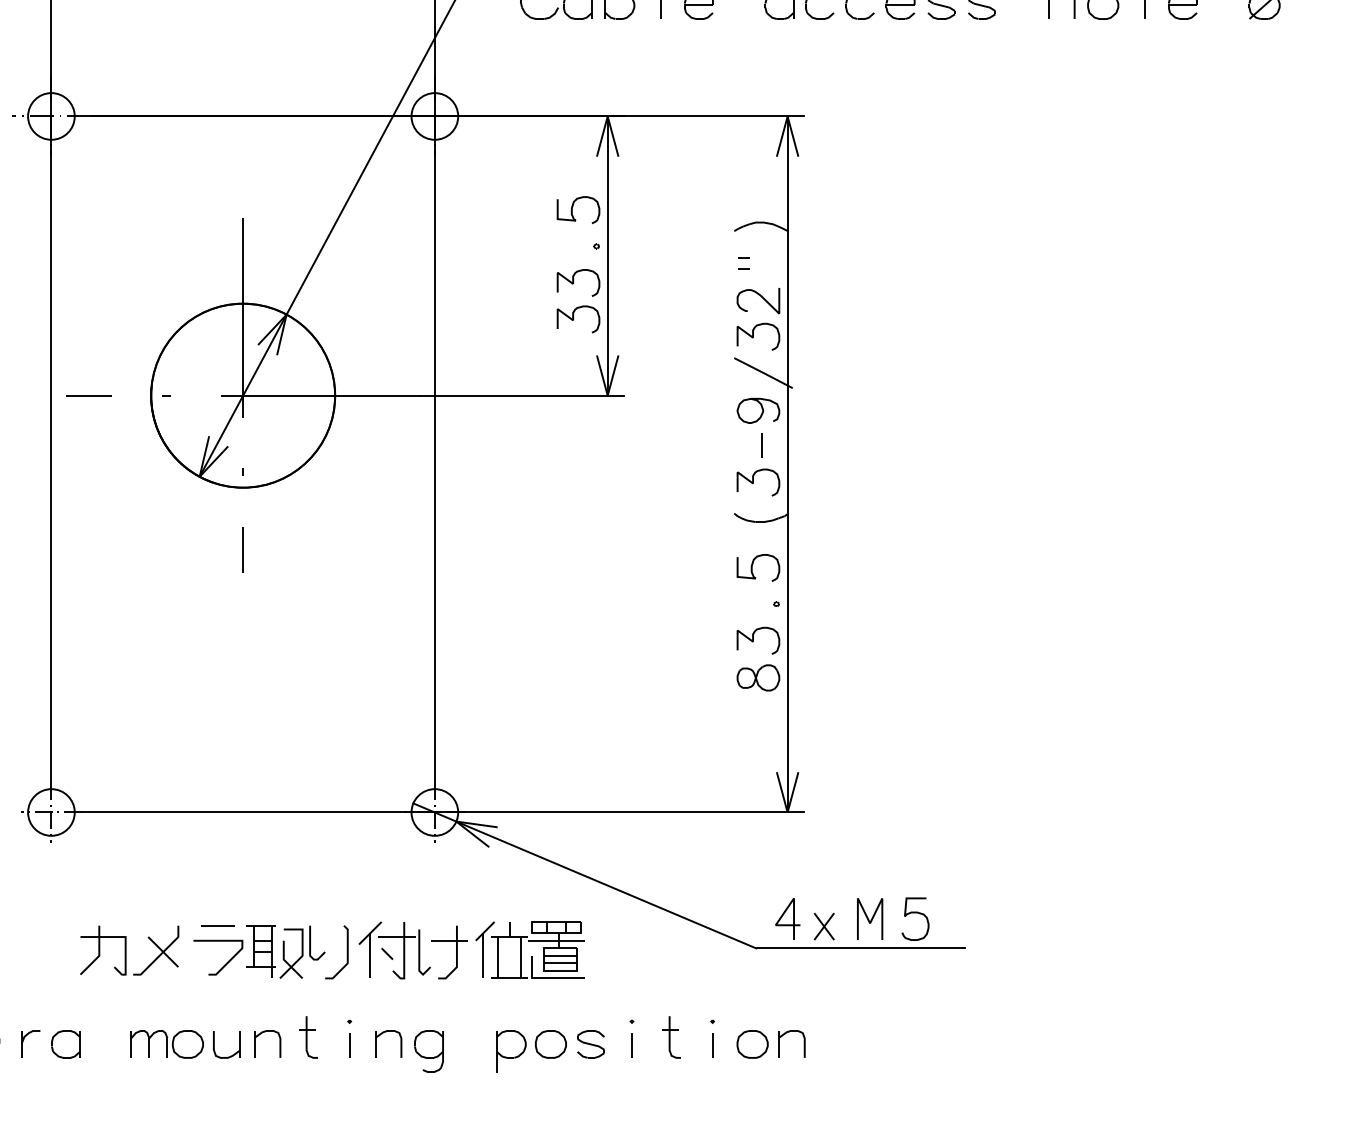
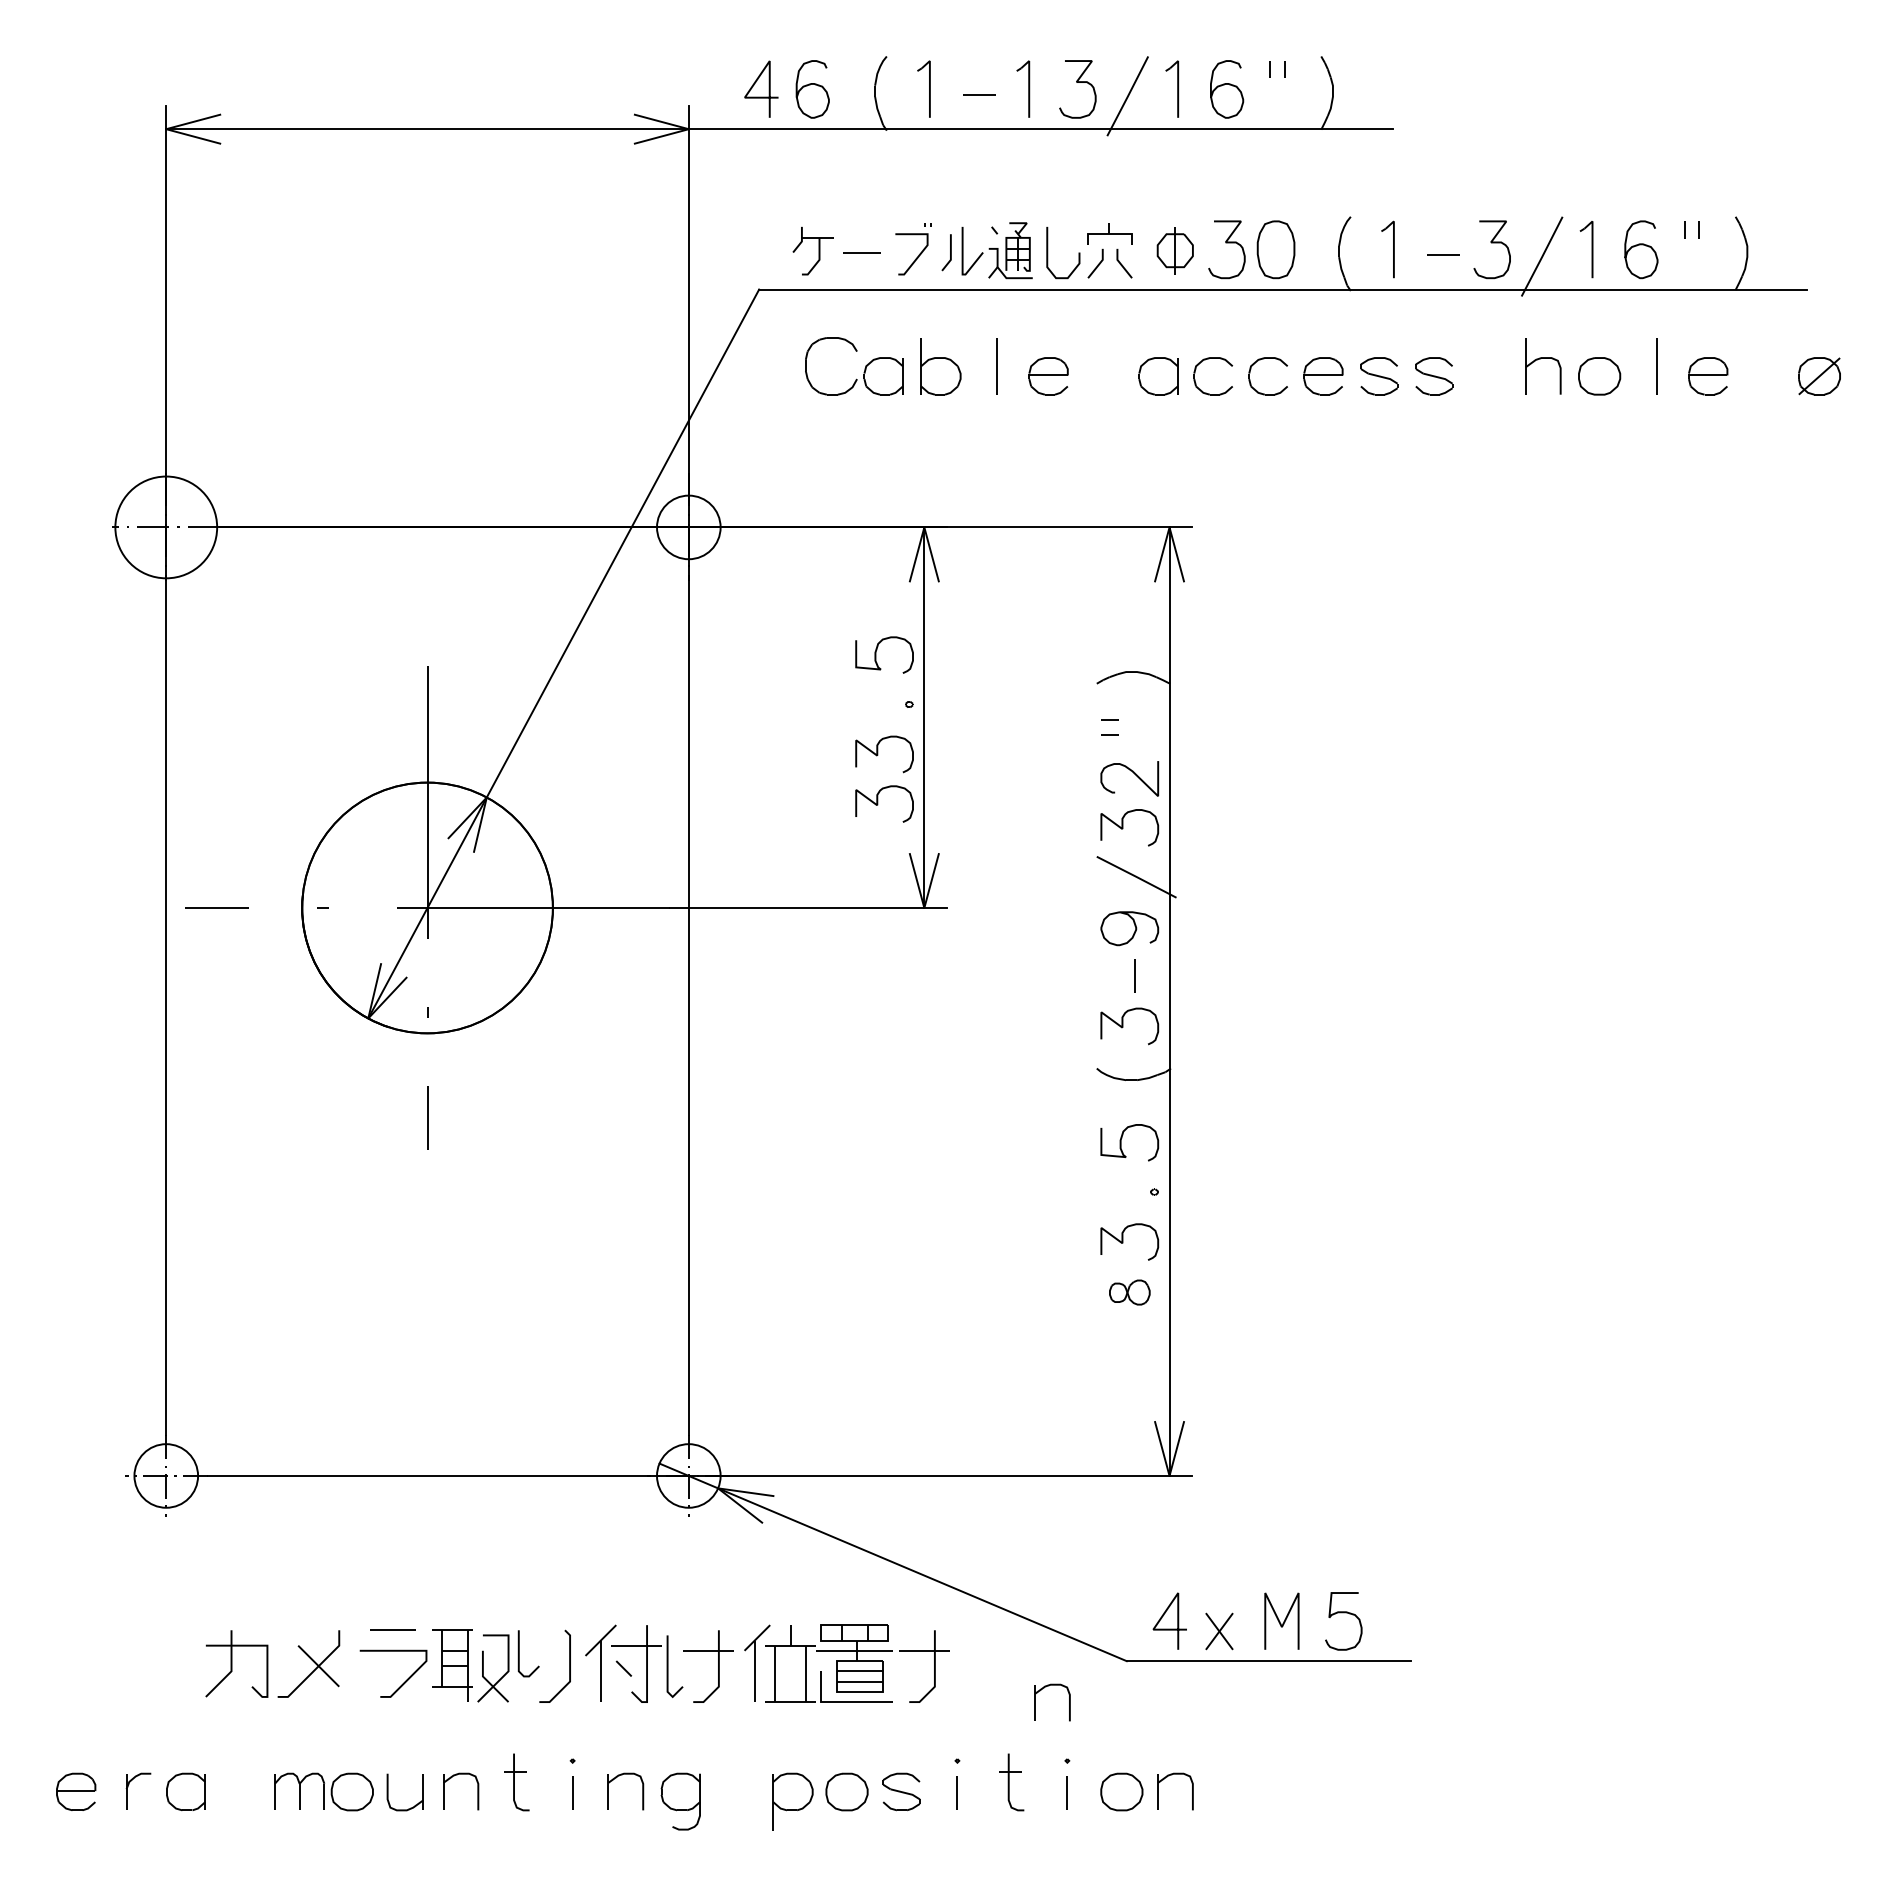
circle: (51, 116) -> (166, 527), size x1.6
part: (758, 677) -> (1129, 1292), size x0.7
part: (615, 952) -> (934, 1666), added
part: (695, 968) -> (1044, 1688), added

